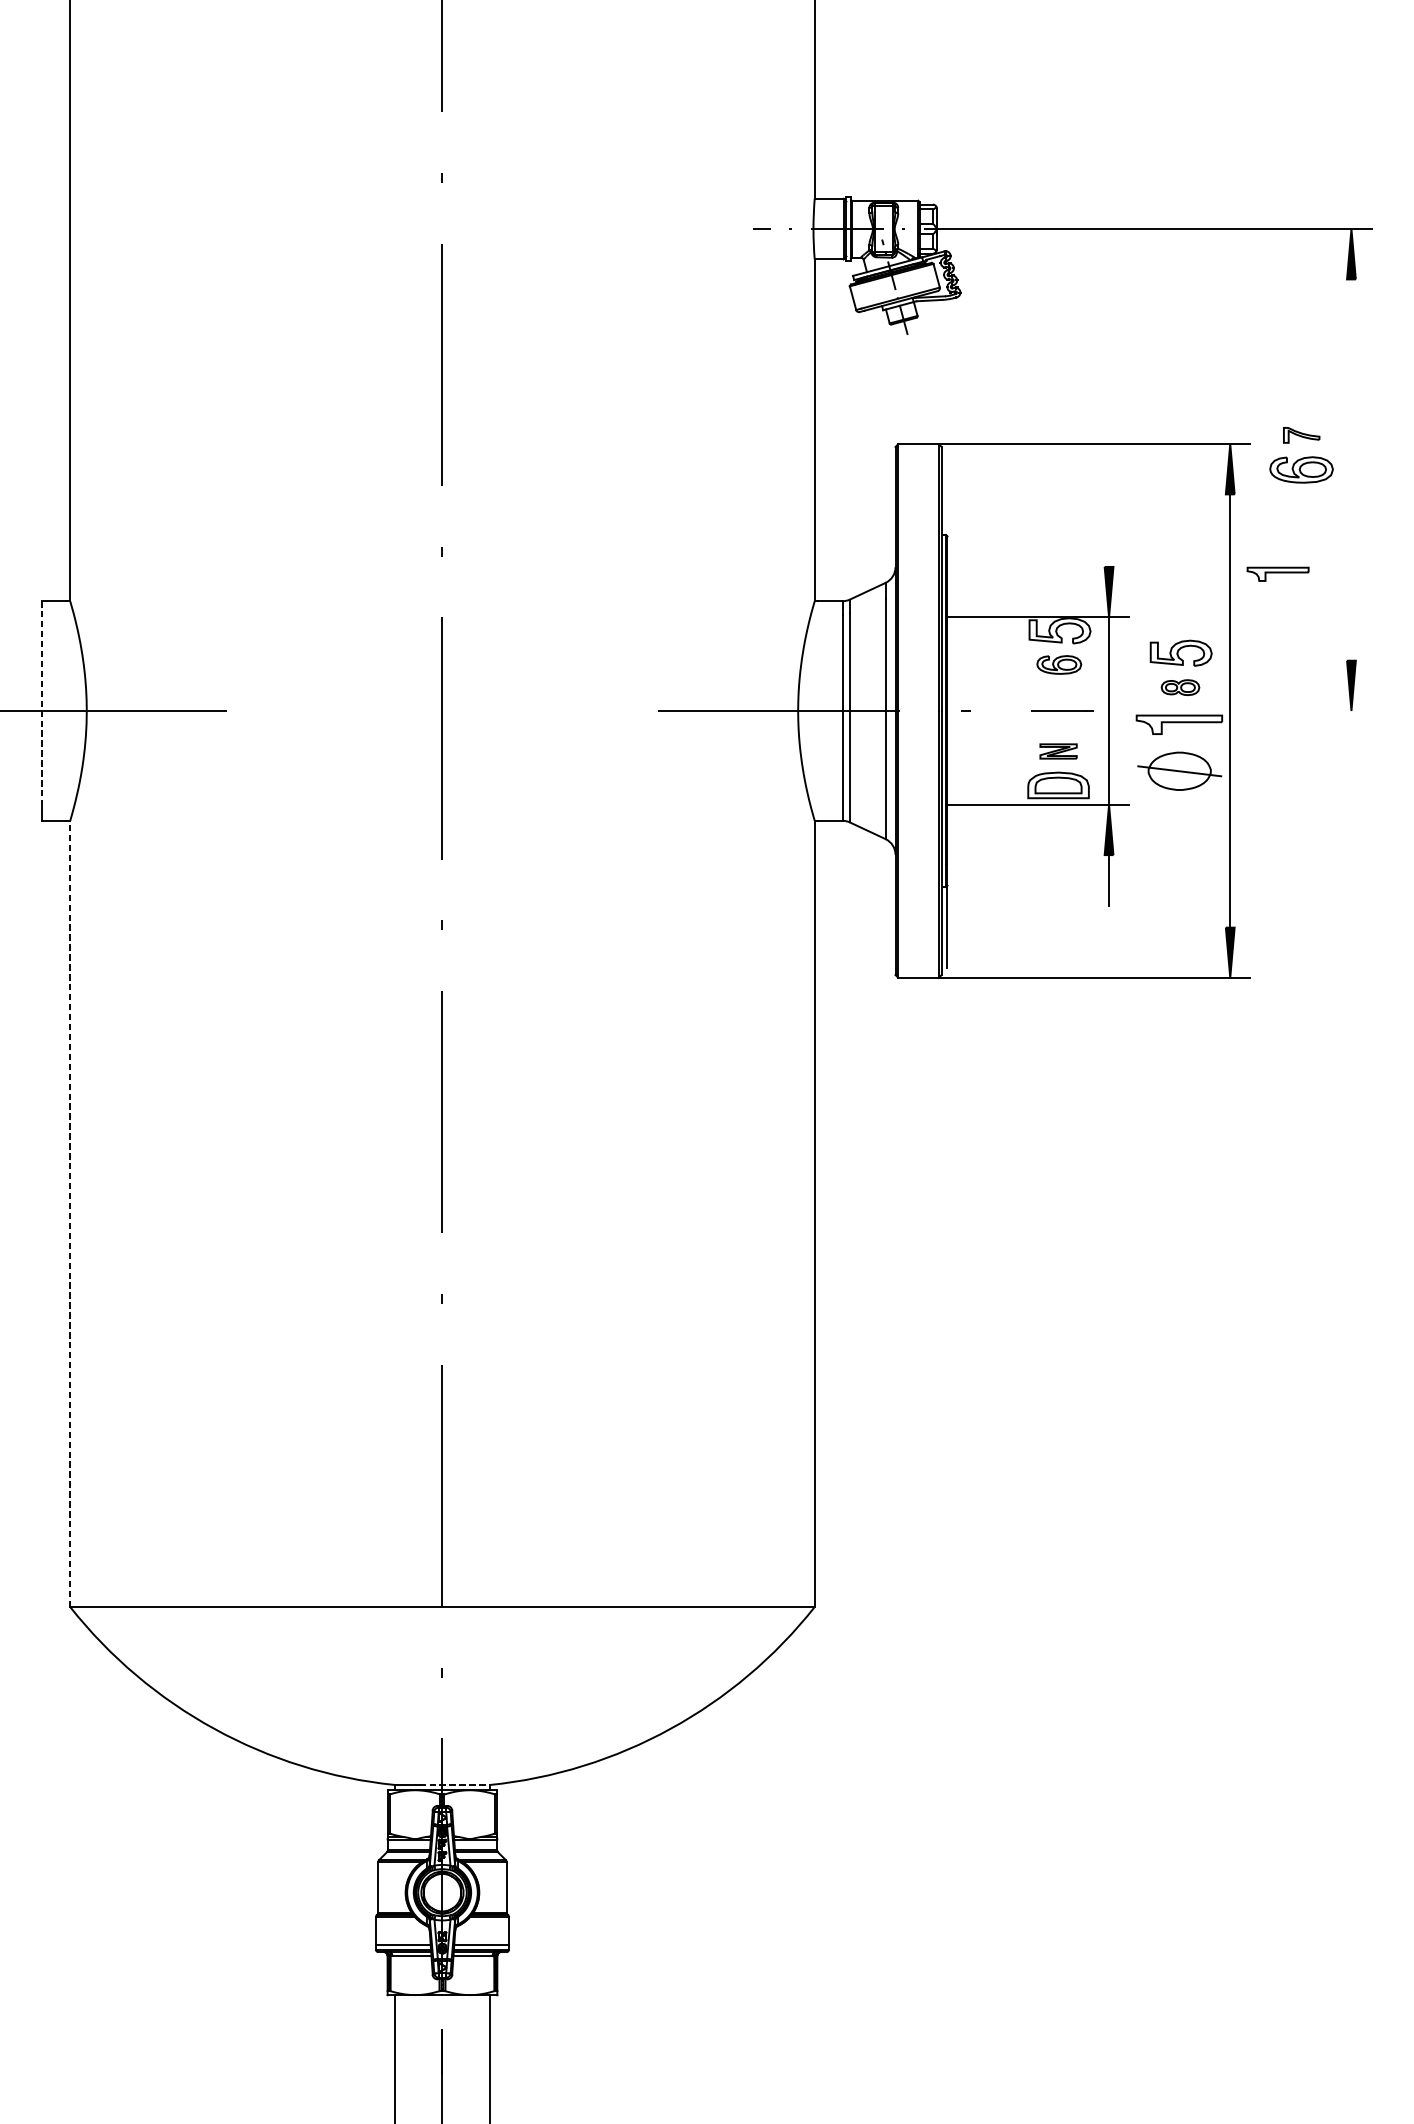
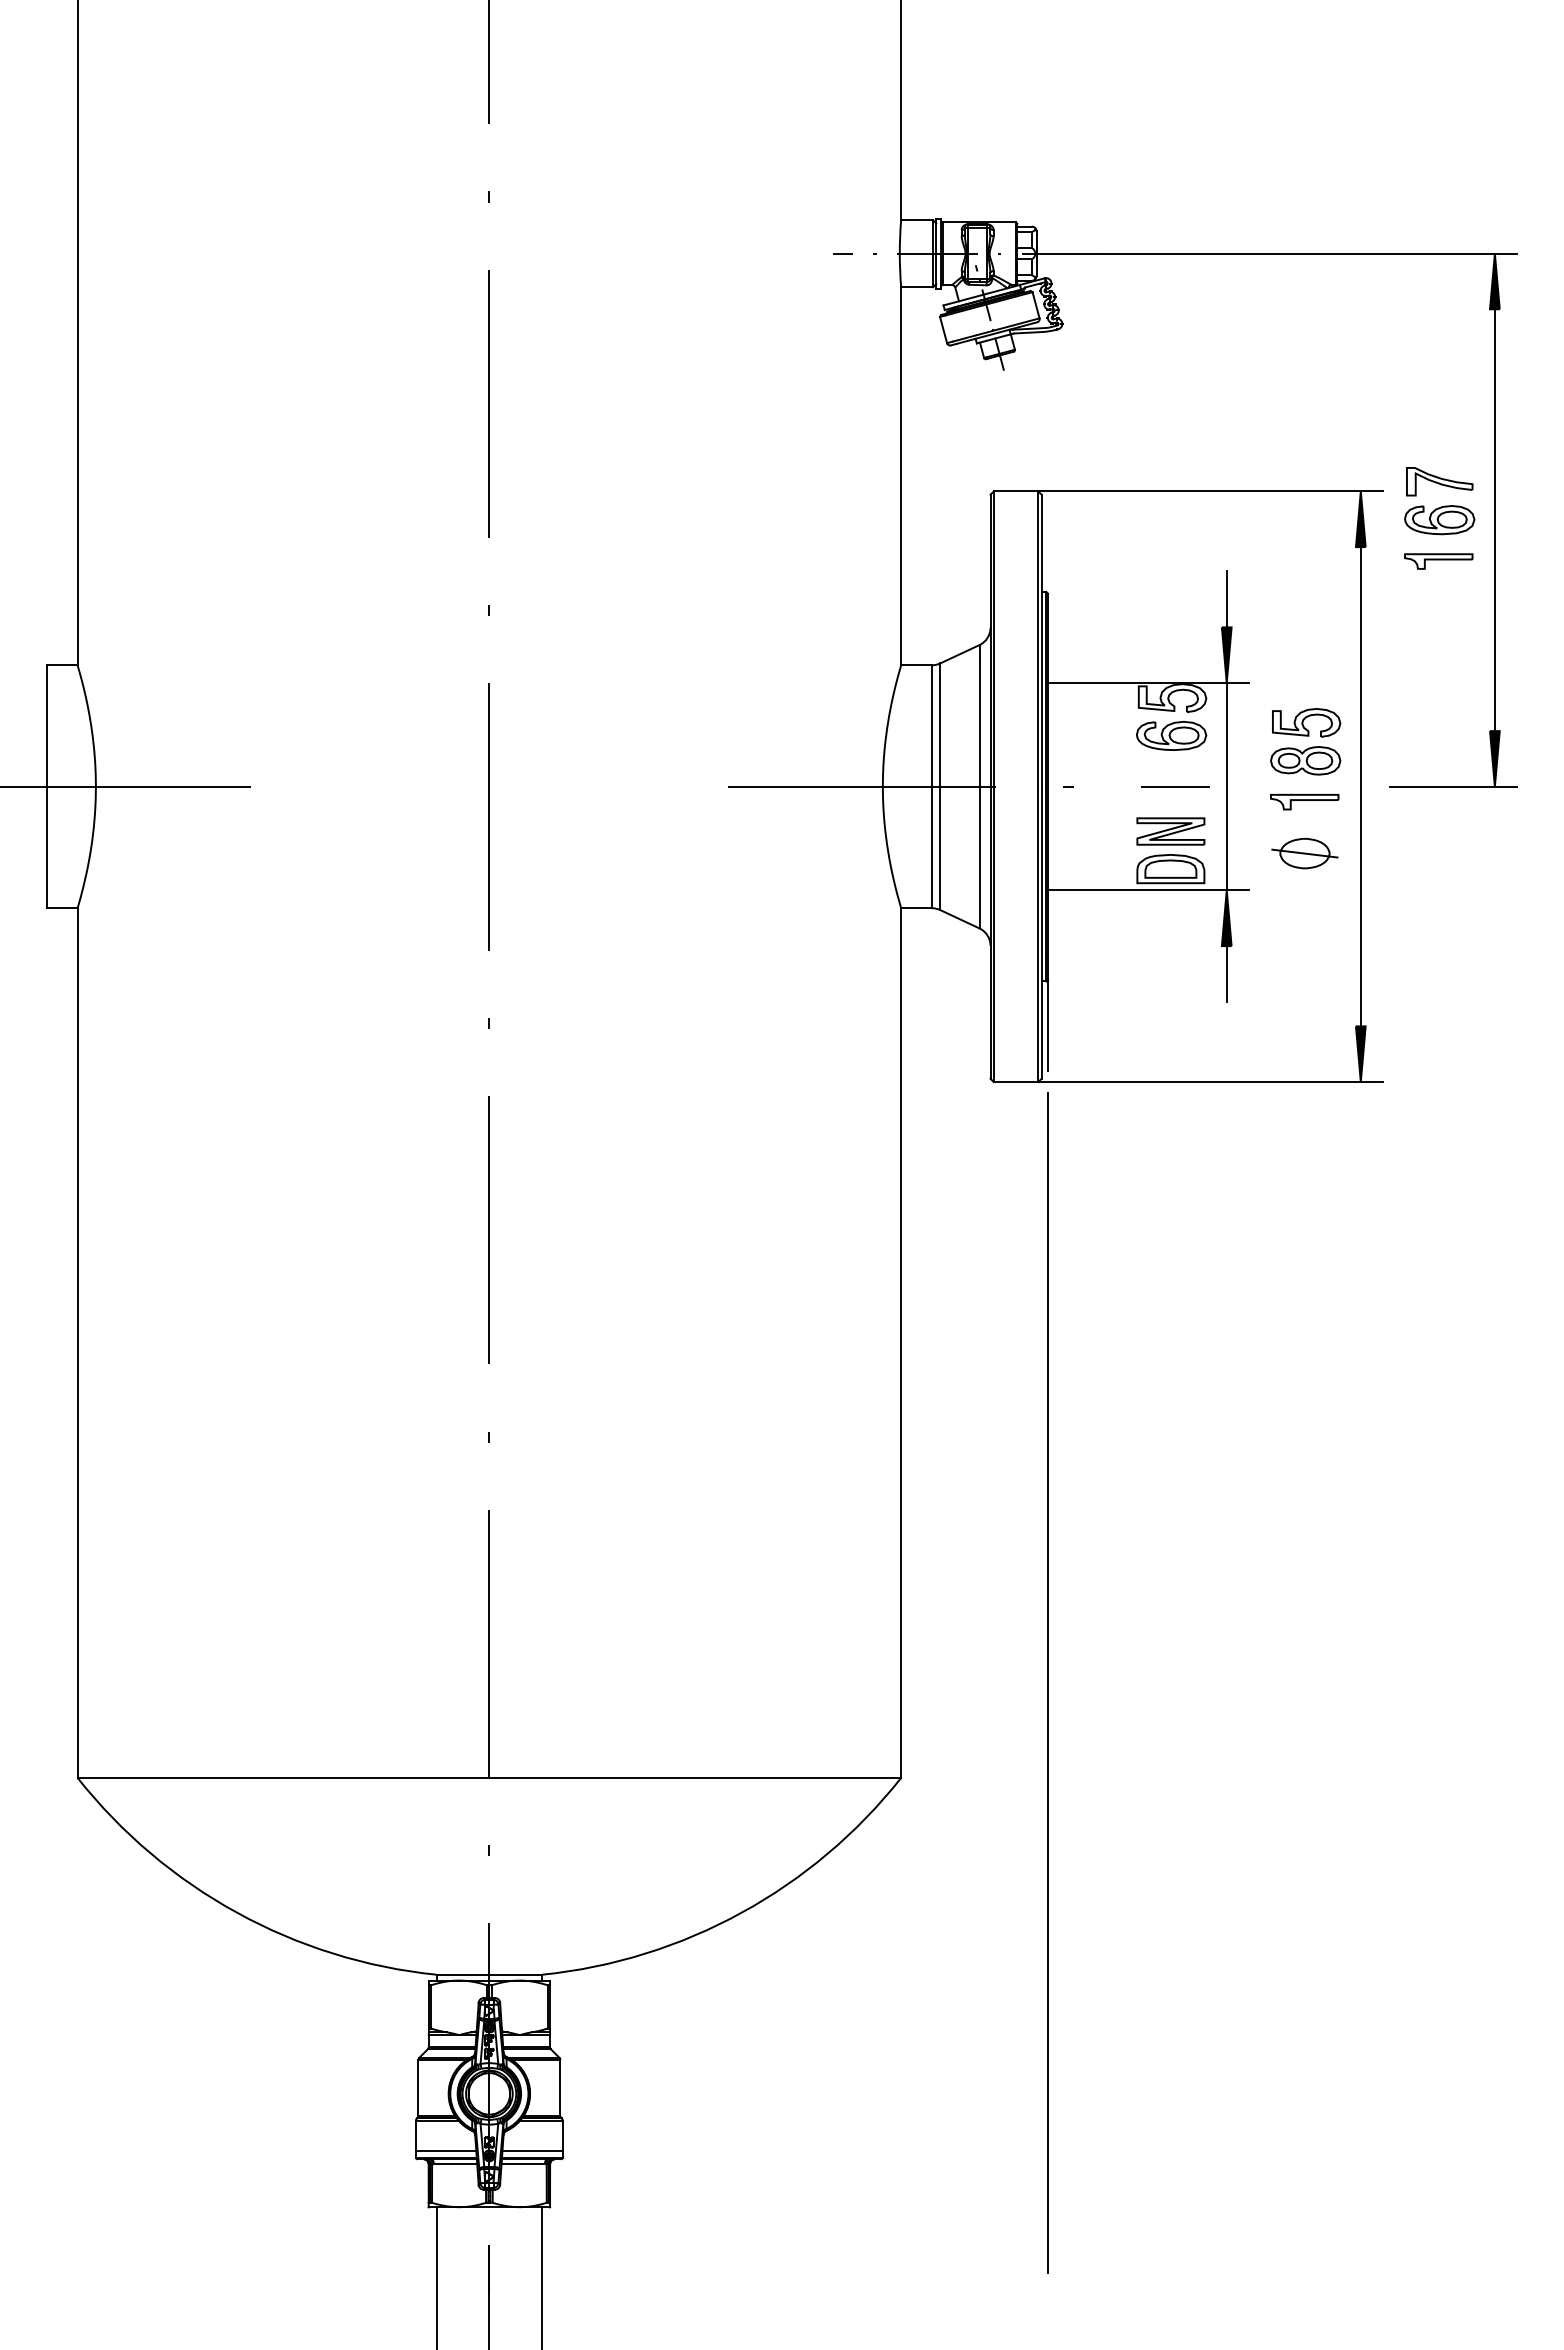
part: (1301, 435) -> (1439, 481), size x1.67
line: (1351, 470) -> (1494, 520), added
line: (1108, 541) -> (1226, 599), added
part: (1277, 574) -> (1438, 561), moved
part: (1059, 664) -> (1171, 735), size x1.43
part: (1180, 687) -> (1305, 760), size x1.67
line: (42, 704) -> (46, 779), dashed -> solid
line: (1314, 710) -> (1453, 786), added
part: (1179, 725) -> (1304, 802), size x0.71
part: (1058, 751) -> (1170, 831), size x1.67
part: (1179, 771) -> (1304, 853), size x0.71
line: (70, 1214) -> (77, 1343), dashed -> solid
line: (947, 1521) -> (1048, 1683), added
line: (455, 1784) -> (503, 1974), dashed -> solid

